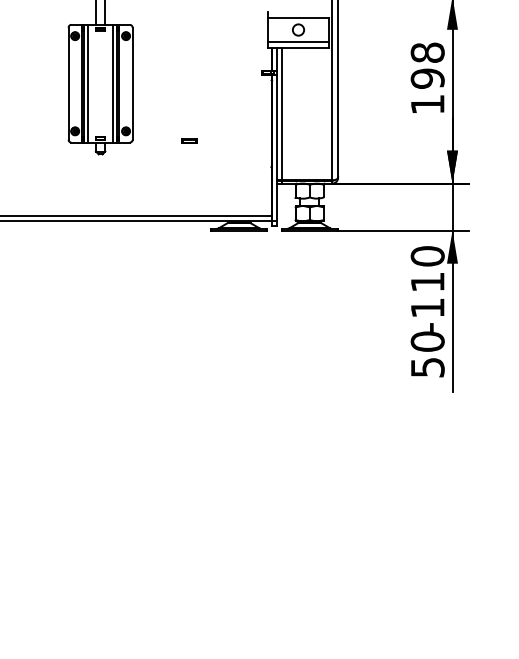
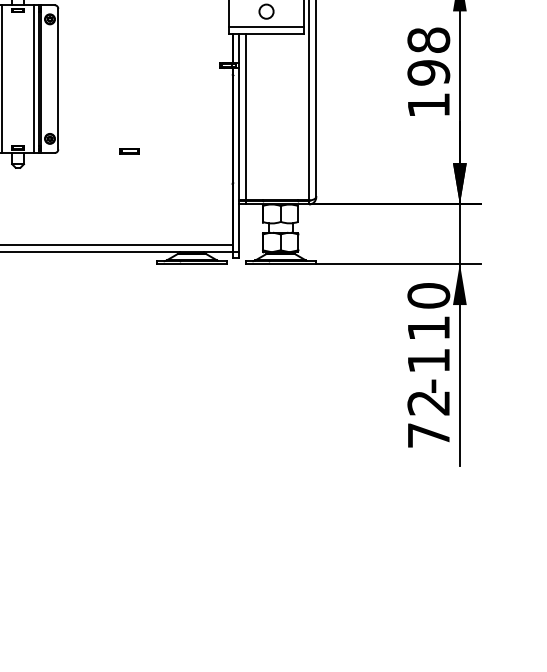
text: (427, 354) -> (428, 419), 50 -> 72

